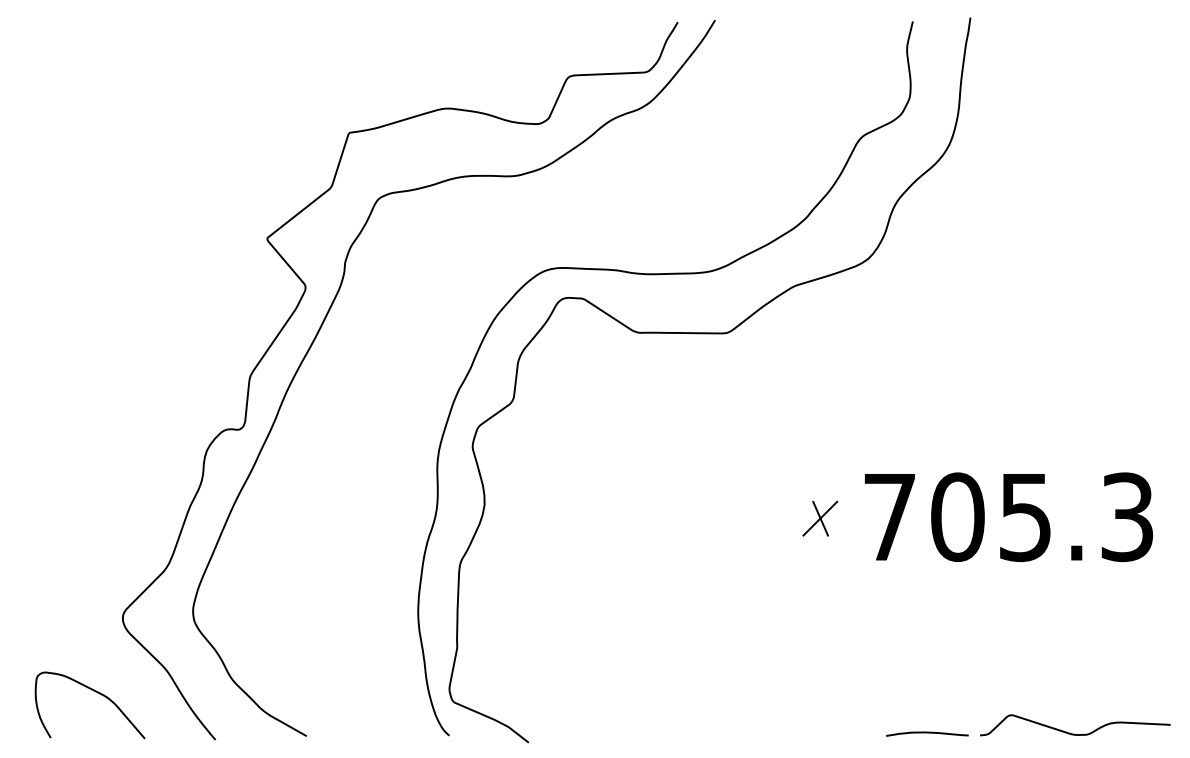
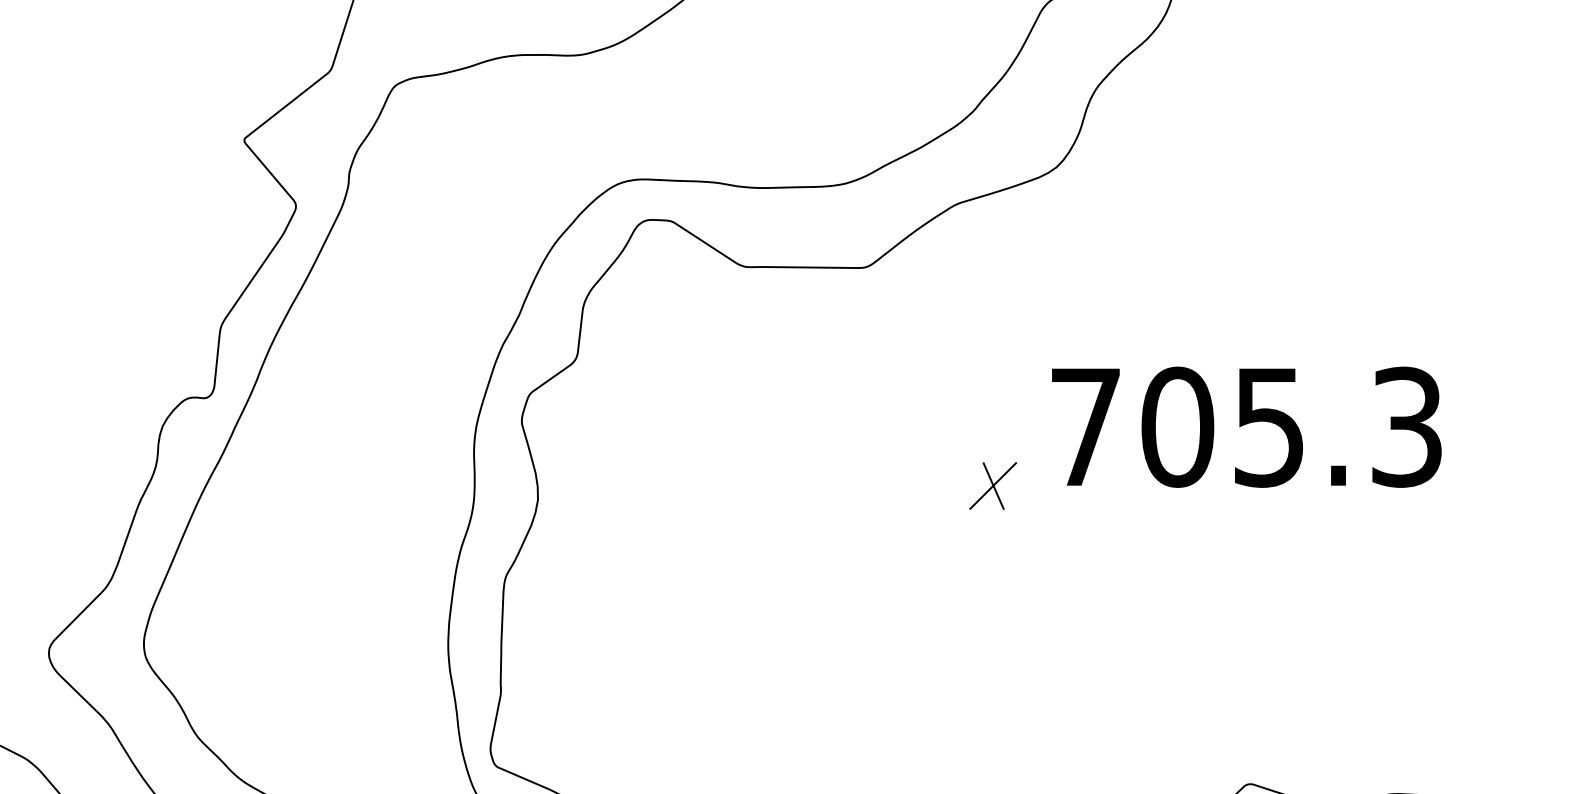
text: (1008, 517) -> (1246, 427), moved
part: (820, 518) -> (993, 485), moved

